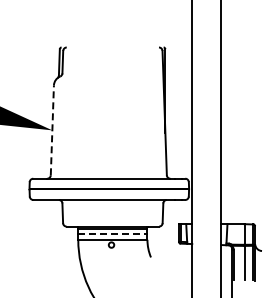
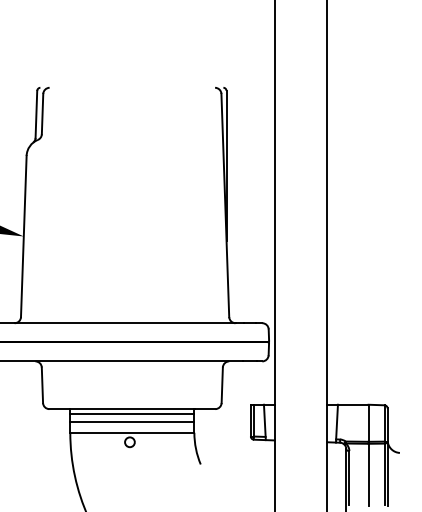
line: (52, 130) -> (24, 236), dashed -> solid
line: (112, 233) -> (131, 421), dashed -> solid

